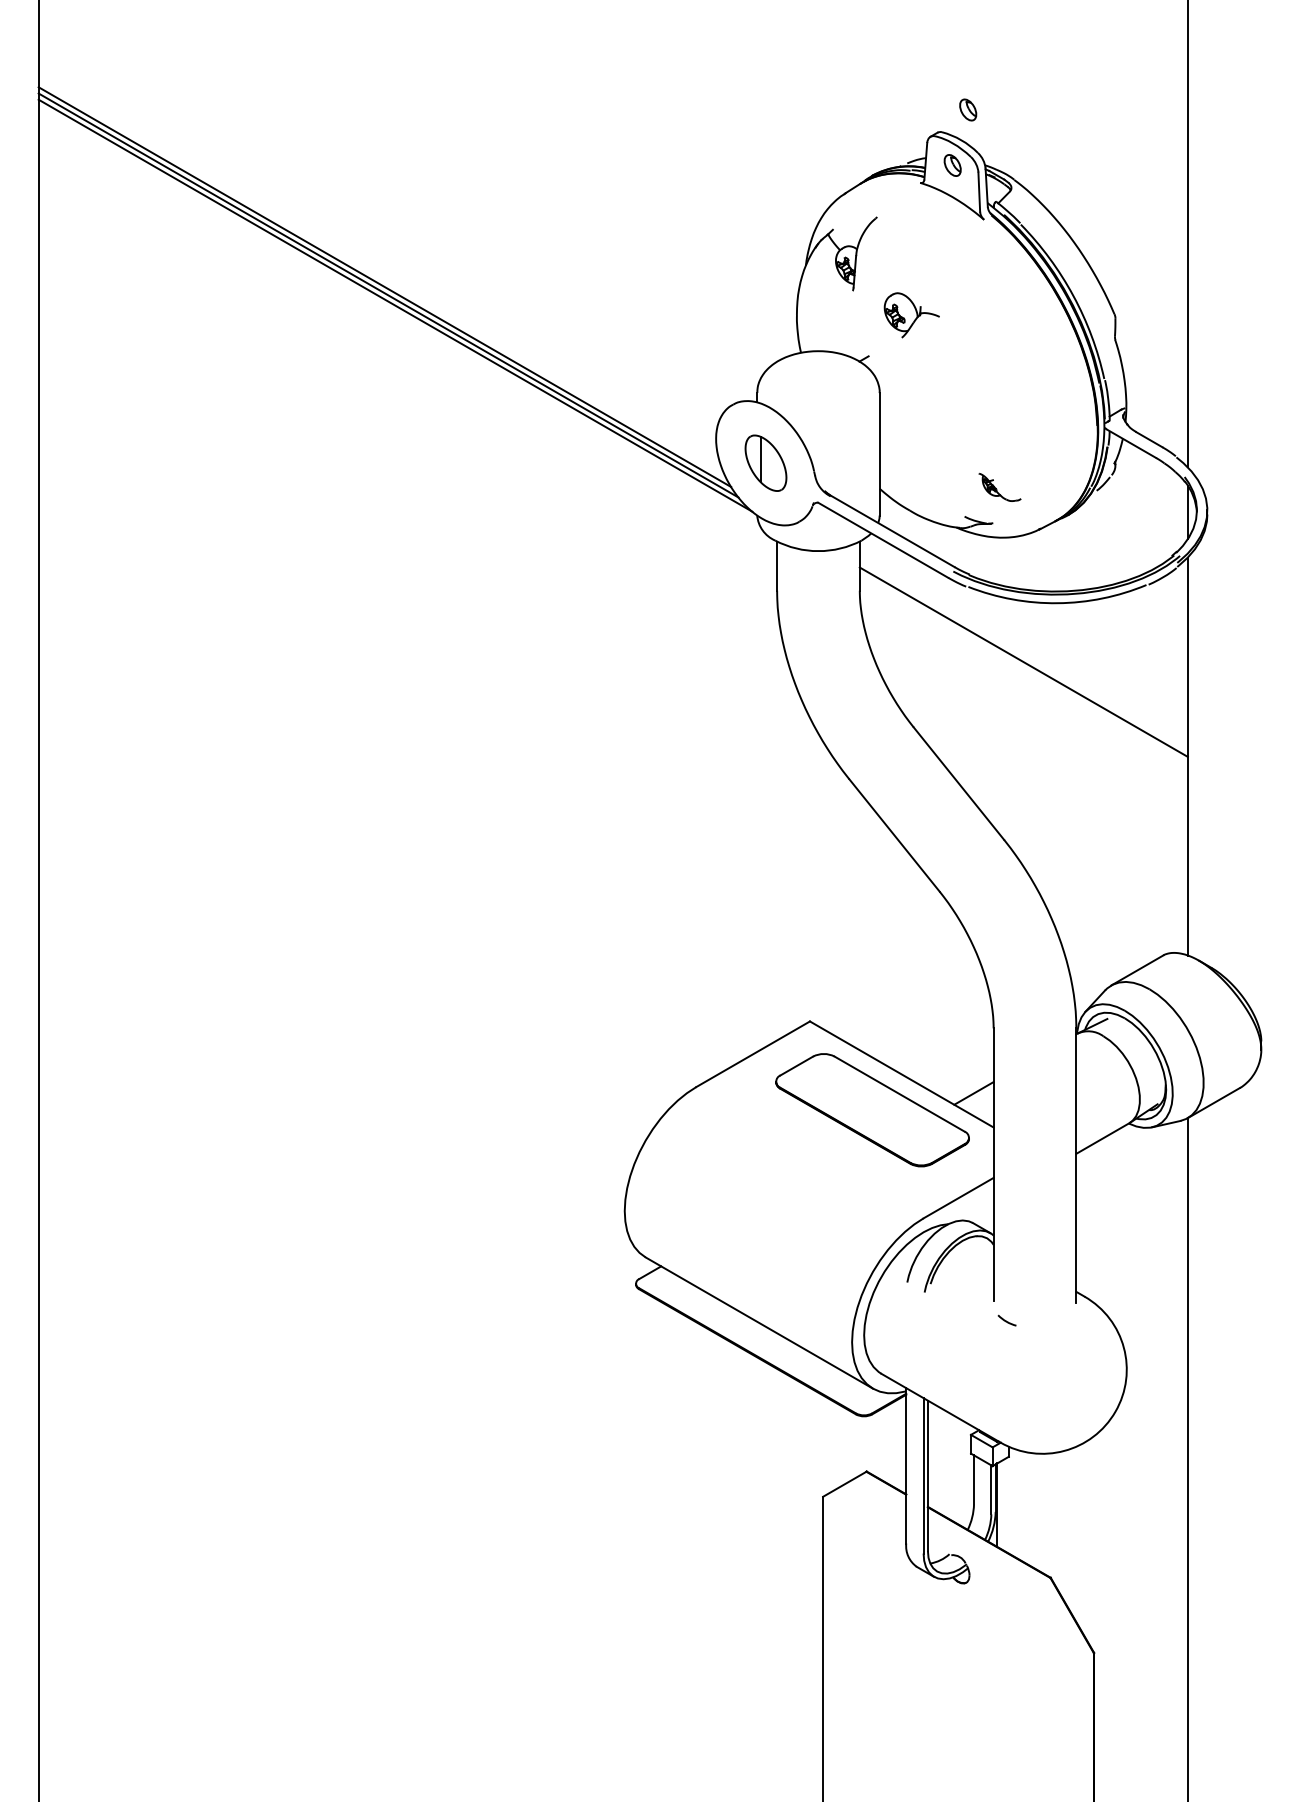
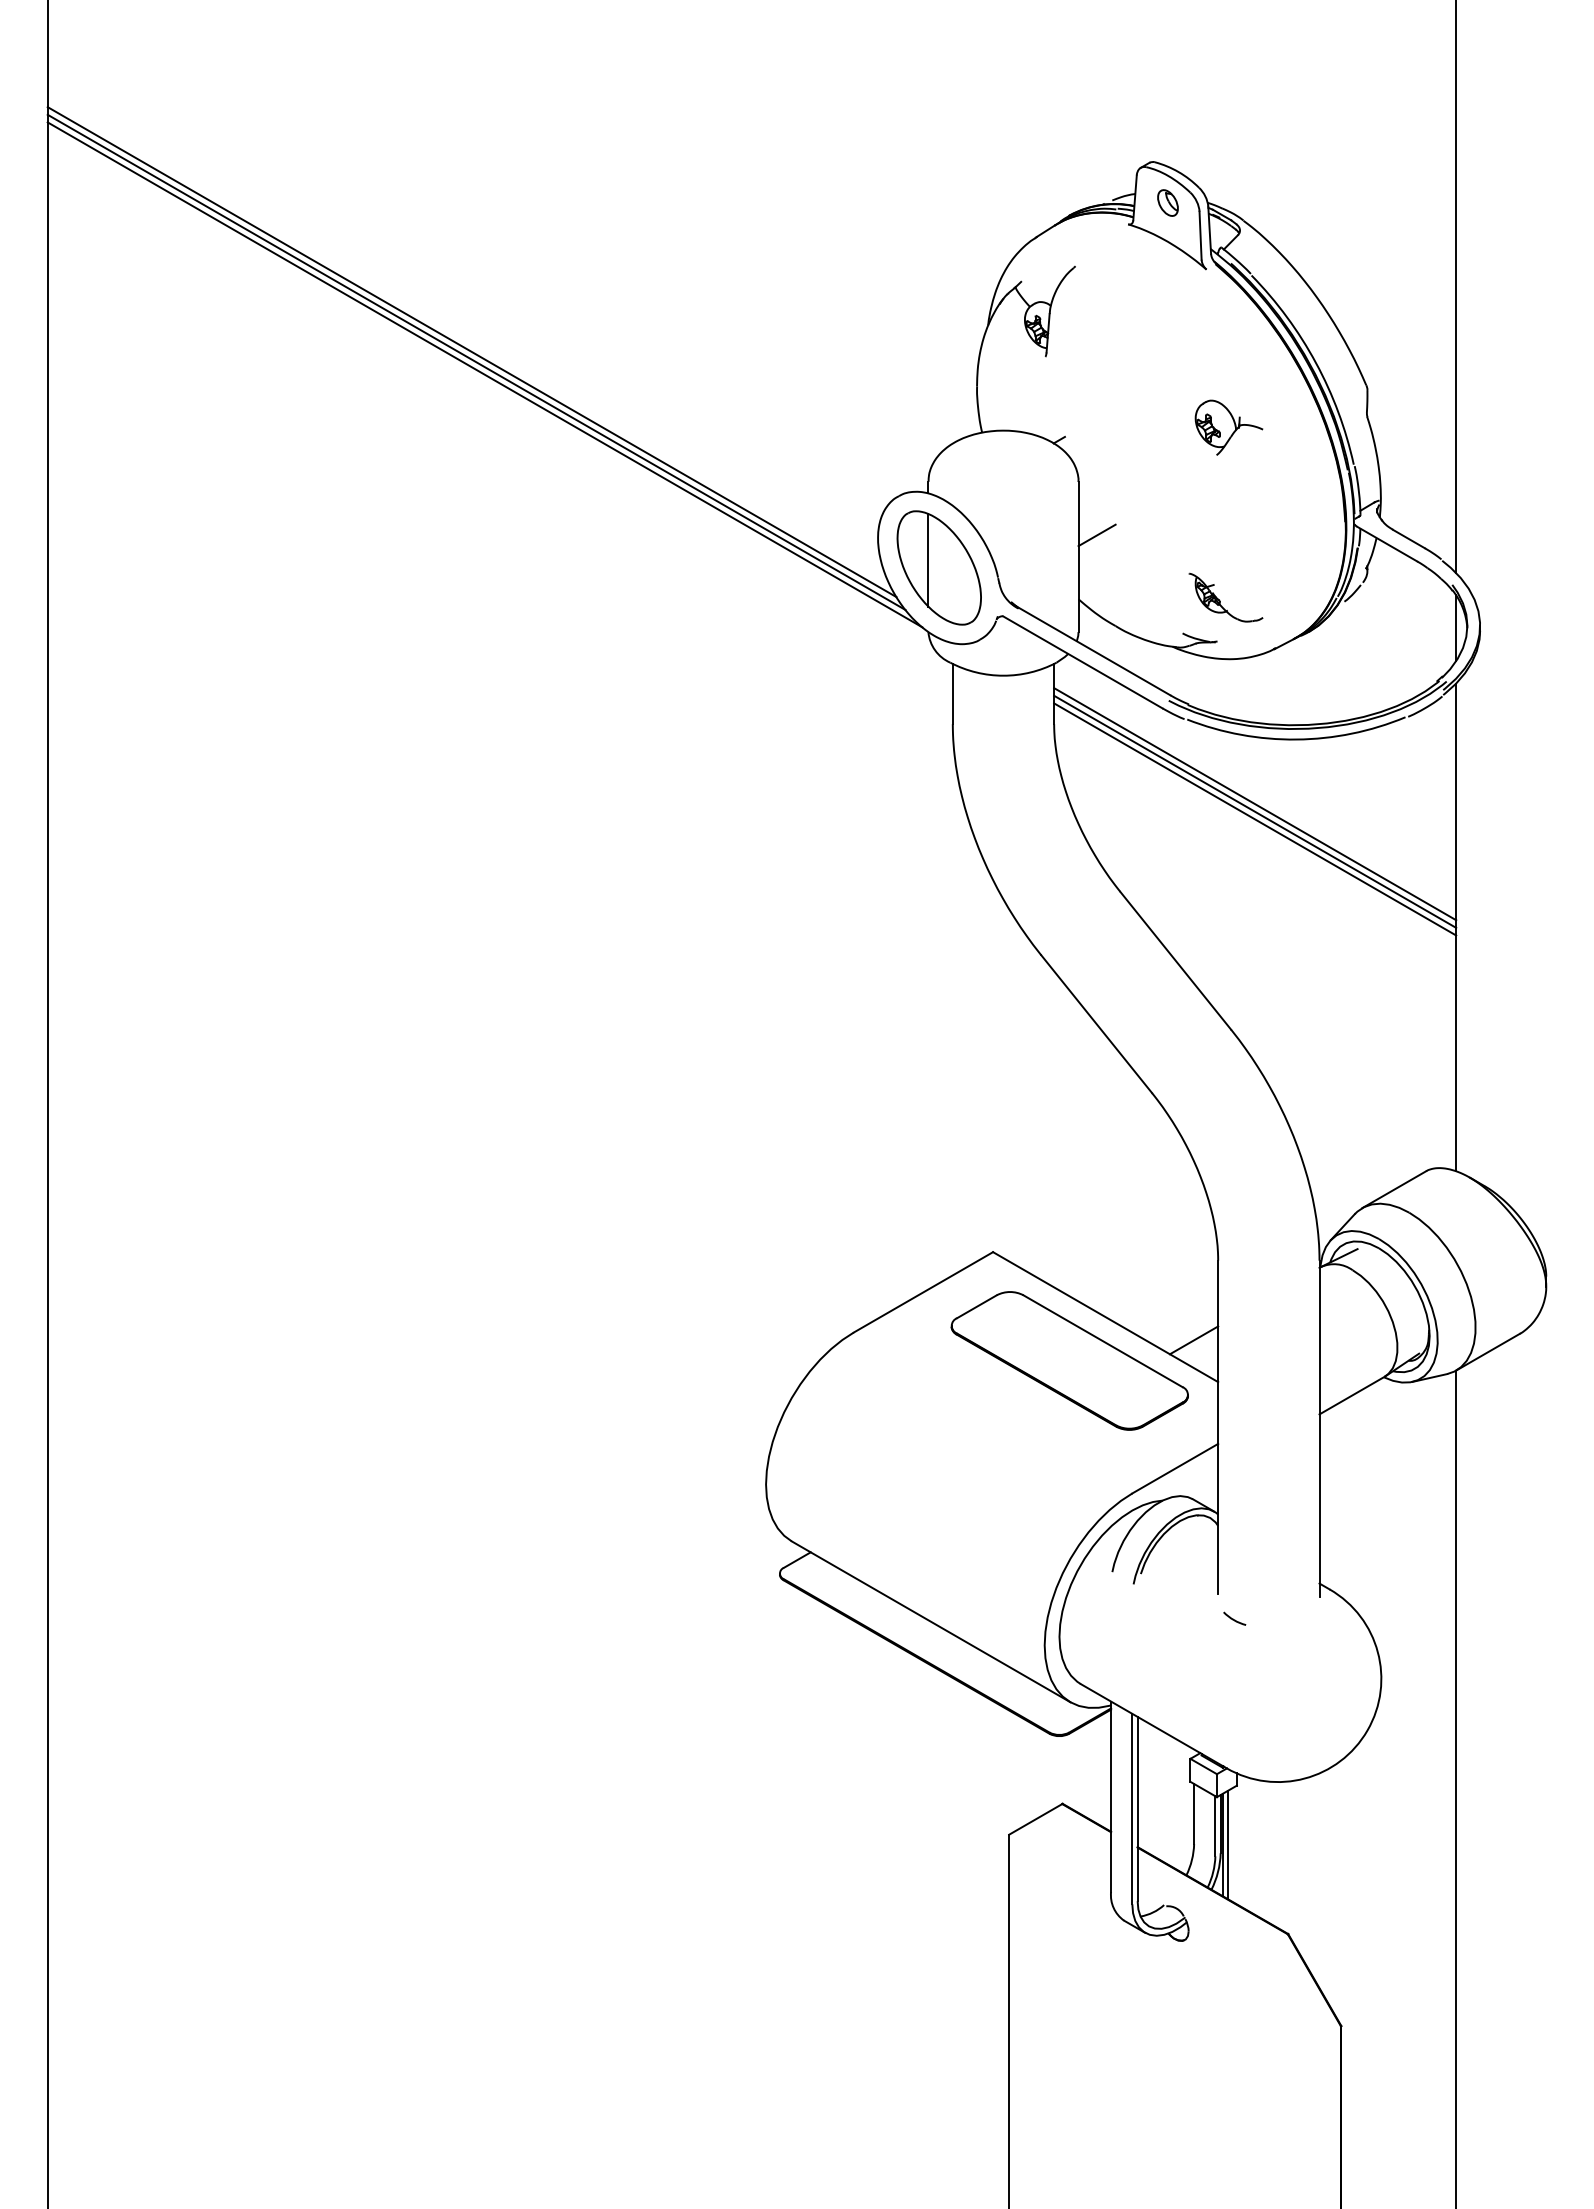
part: (967, 109) -> (1186, 134), removed
part: (911, 315) -> (1228, 427), moved
line: (894, 436) -> (1096, 535), added
part: (765, 462) -> (938, 567), size x1.67
part: (999, 487) -> (1225, 597), size x1.43
line: (1024, 656) -> (1255, 804), added
line: (1024, 668) -> (1255, 819), added
line: (1002, 1504) -> (1228, 1844), added

